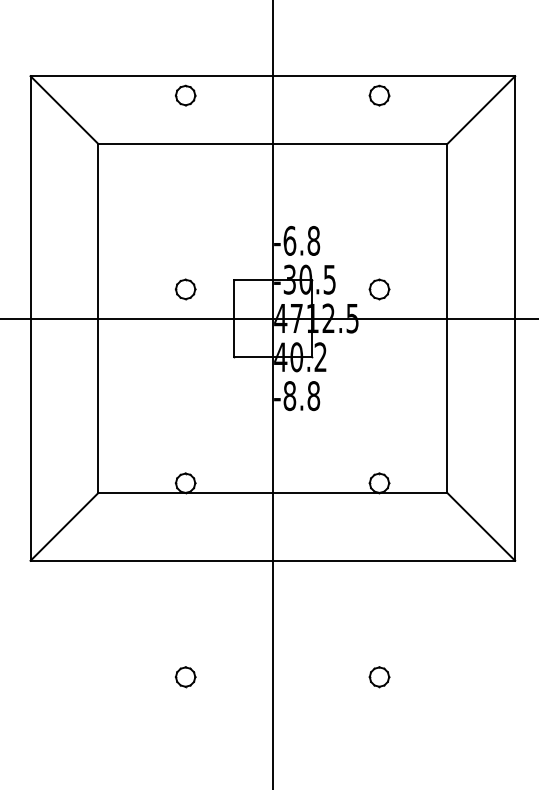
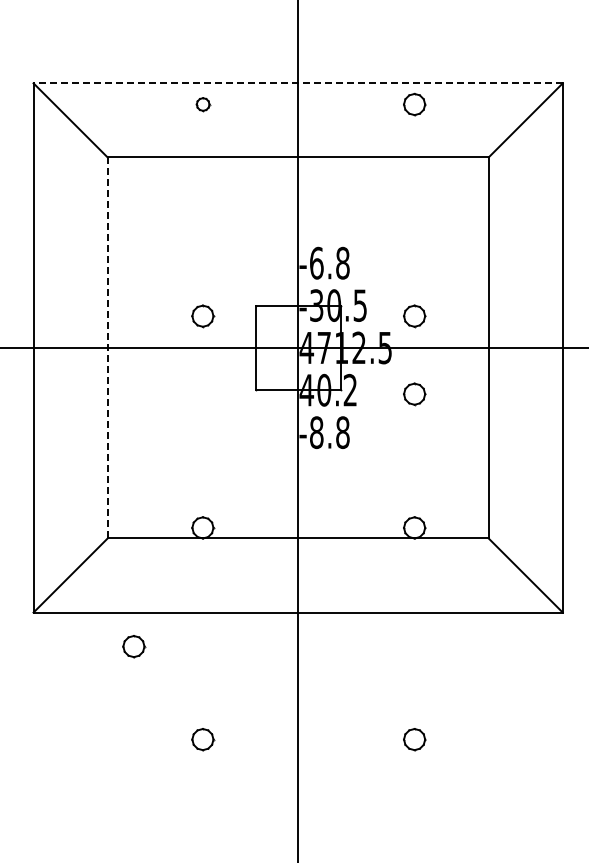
line: (273, 76) -> (298, 83), solid -> dashed
part: (186, 95) -> (203, 104), size x0.6
line: (98, 318) -> (107, 347), solid -> dashed
part: (379, 361) -> (414, 394), added
part: (122, 591) -> (134, 646), added

